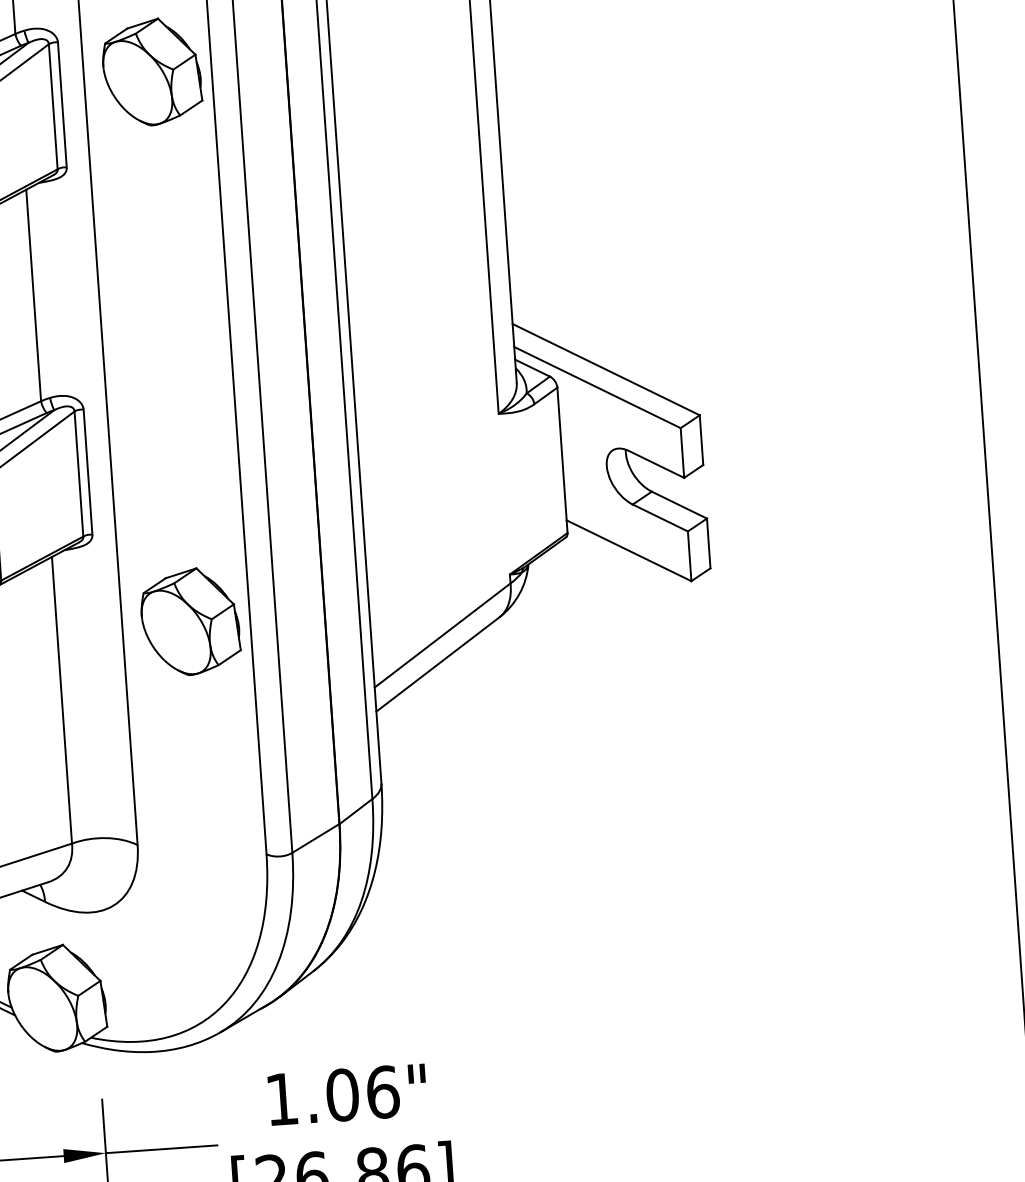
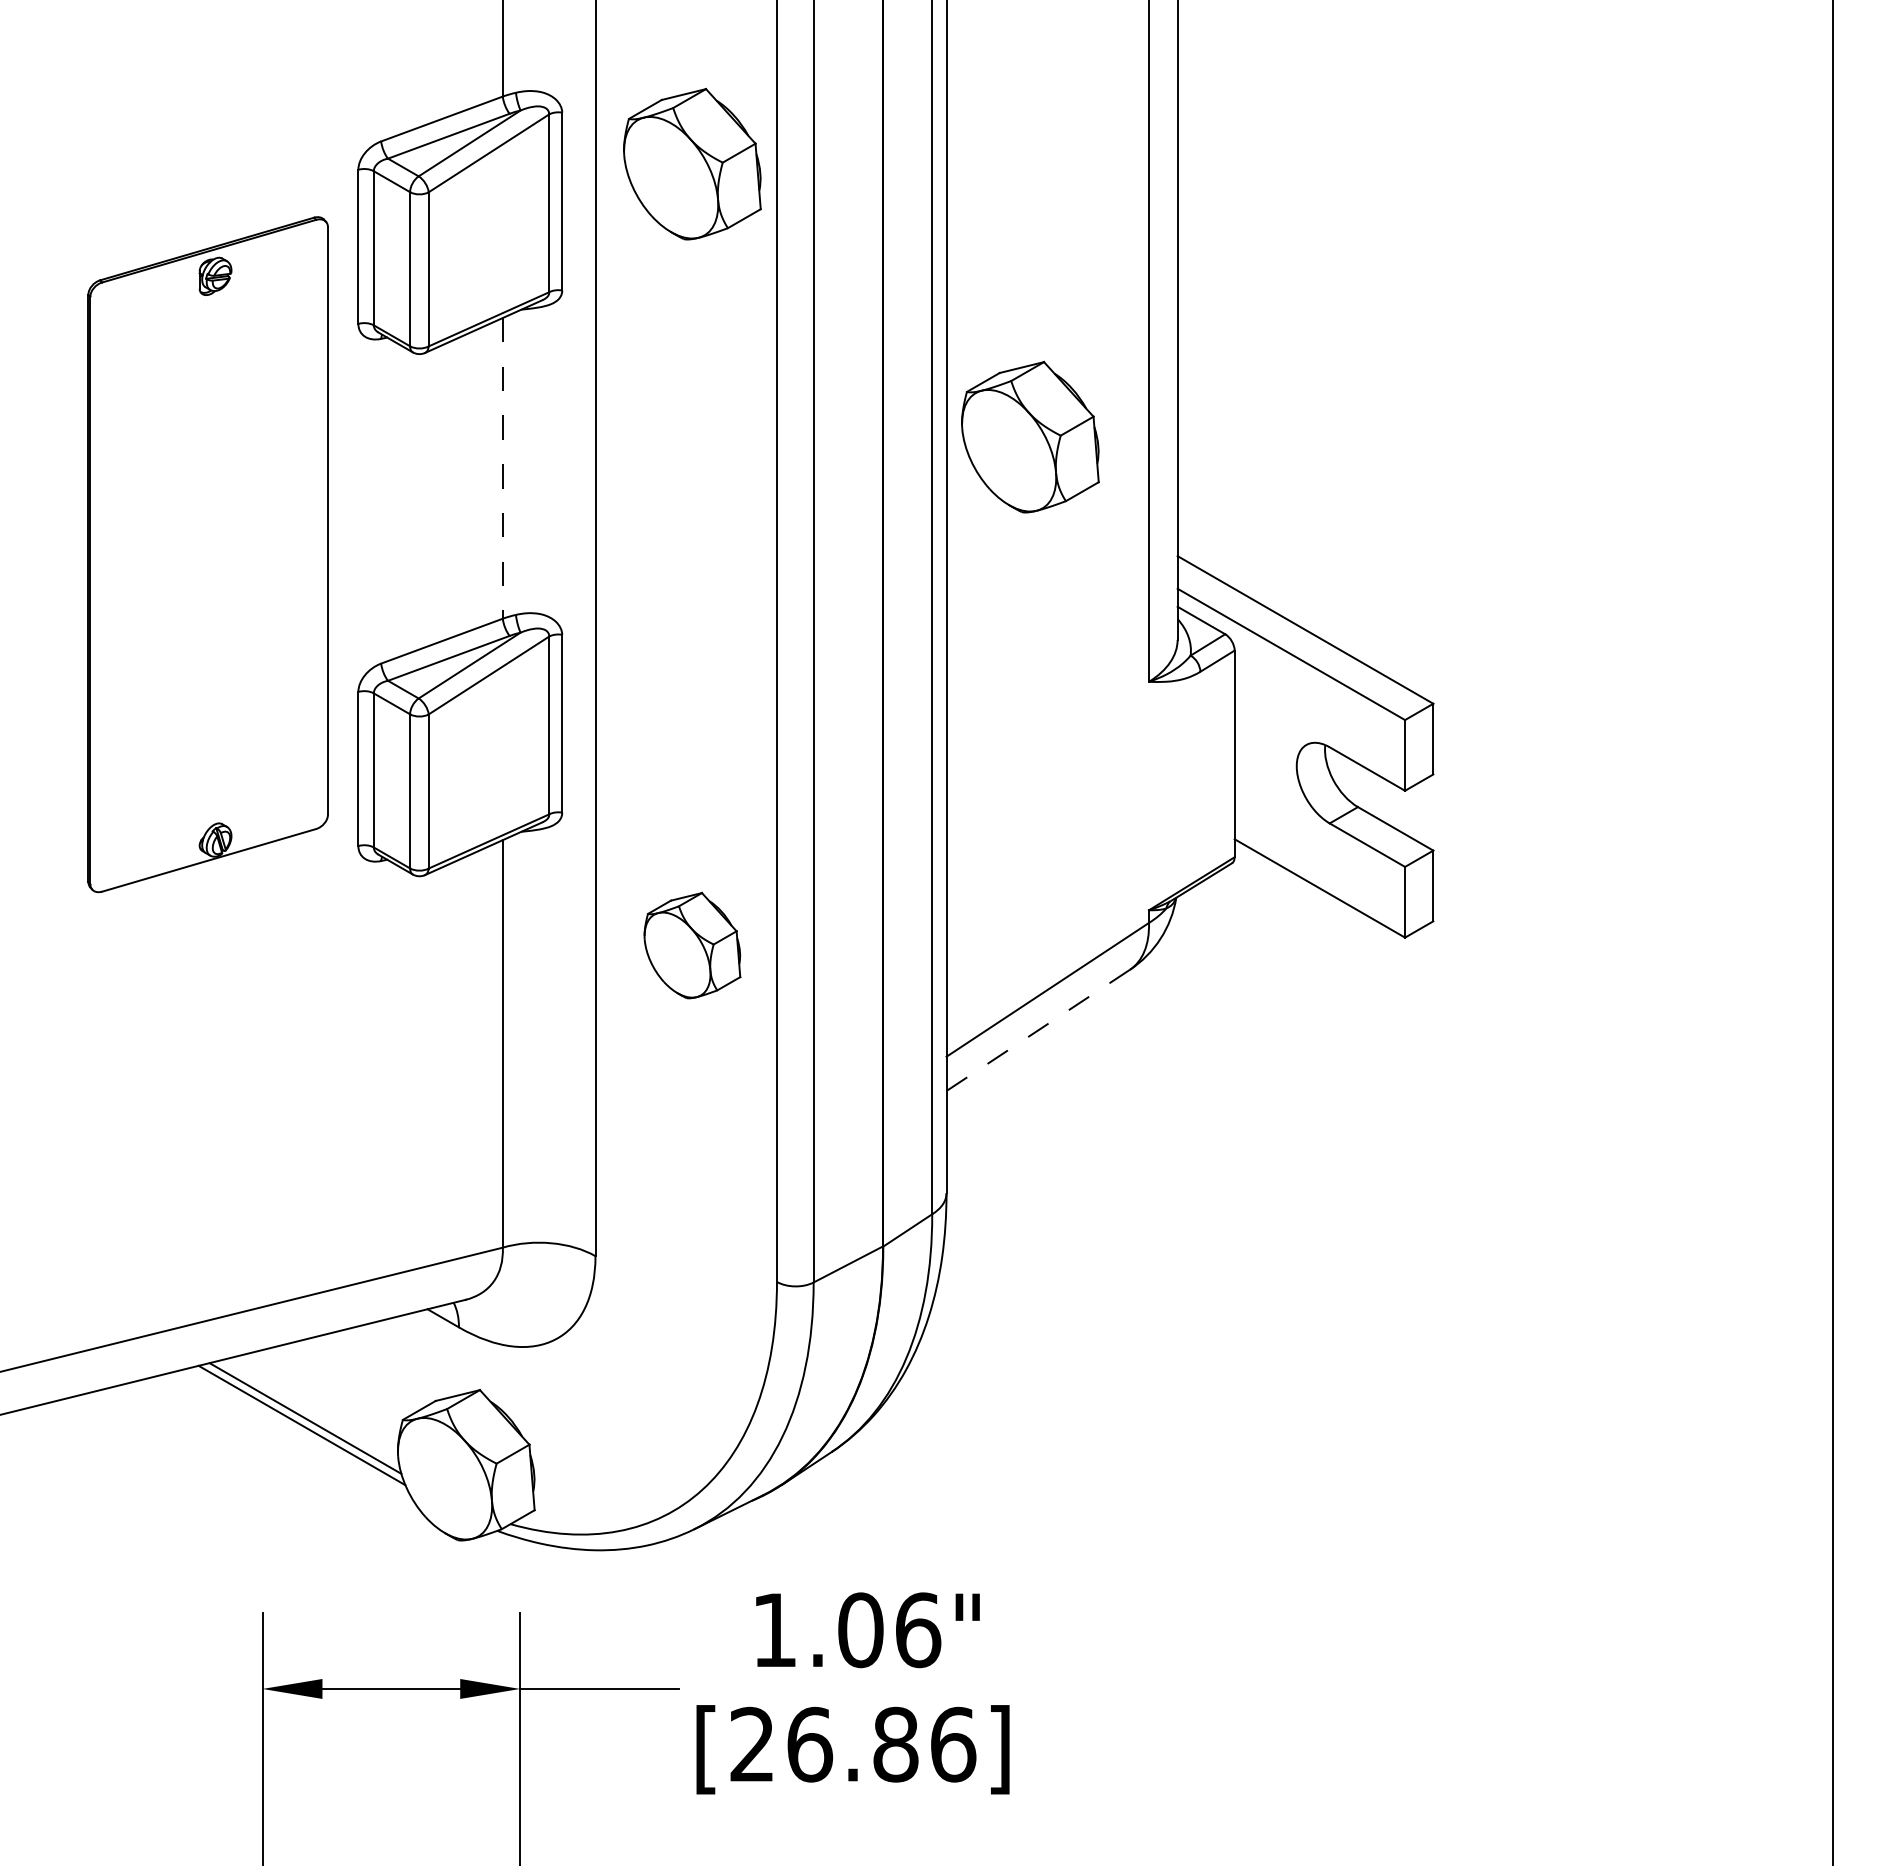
part: (403, 247) -> (1030, 436), added
line: (33, 295) -> (502, 468), solid -> dashed
part: (190, 621) -> (692, 945), size x0.7
line: (438, 664) -> (1038, 1030), solid -> dashed

